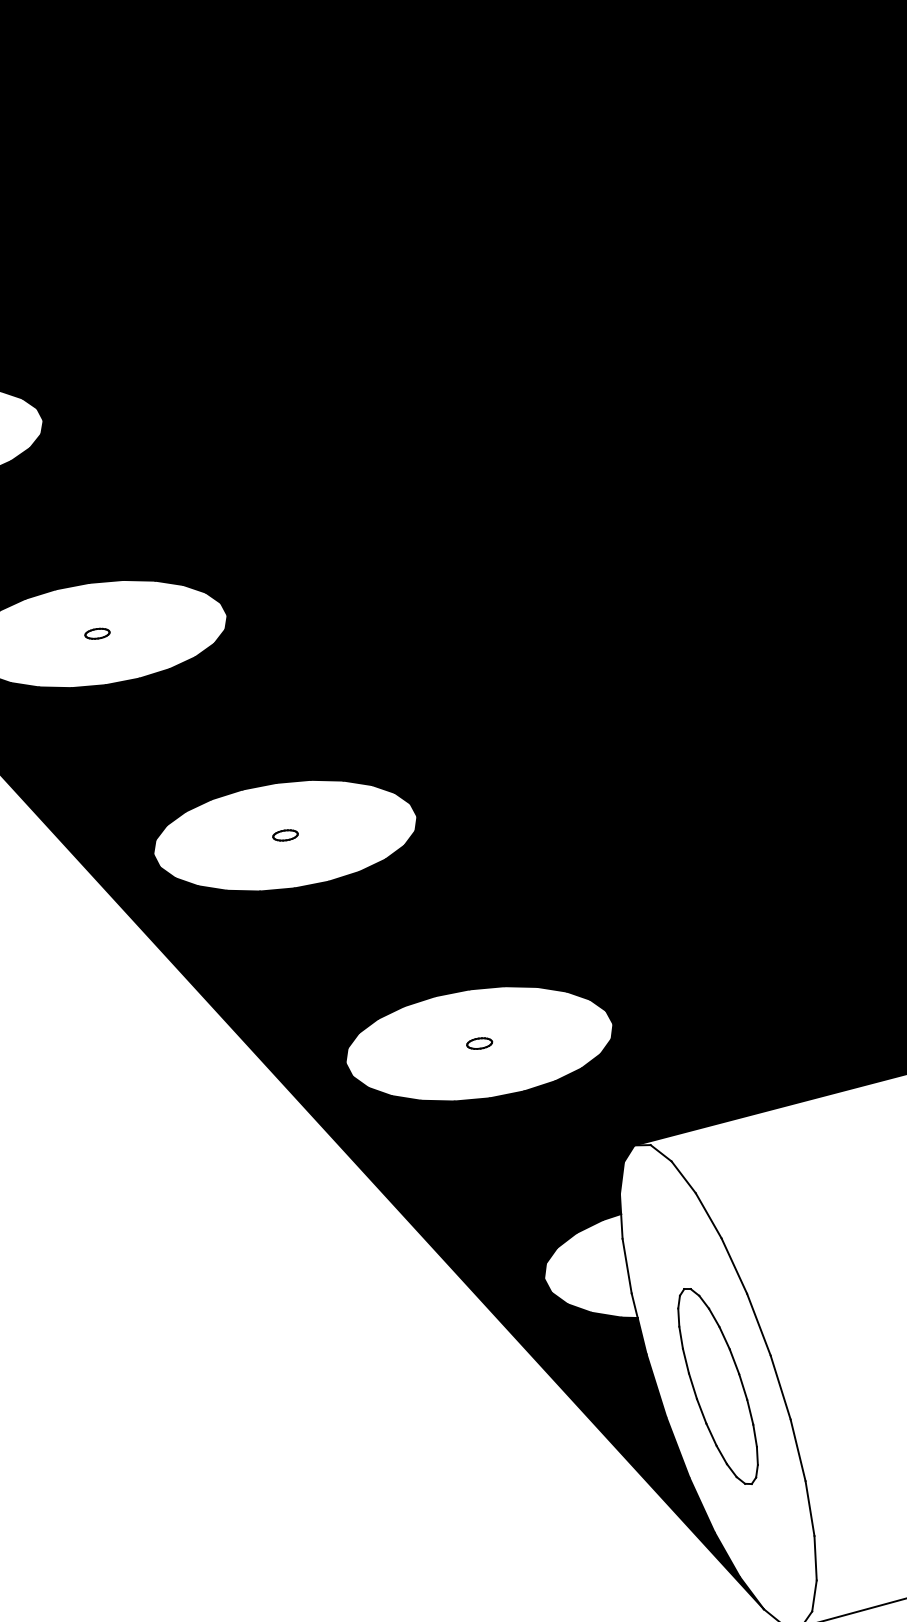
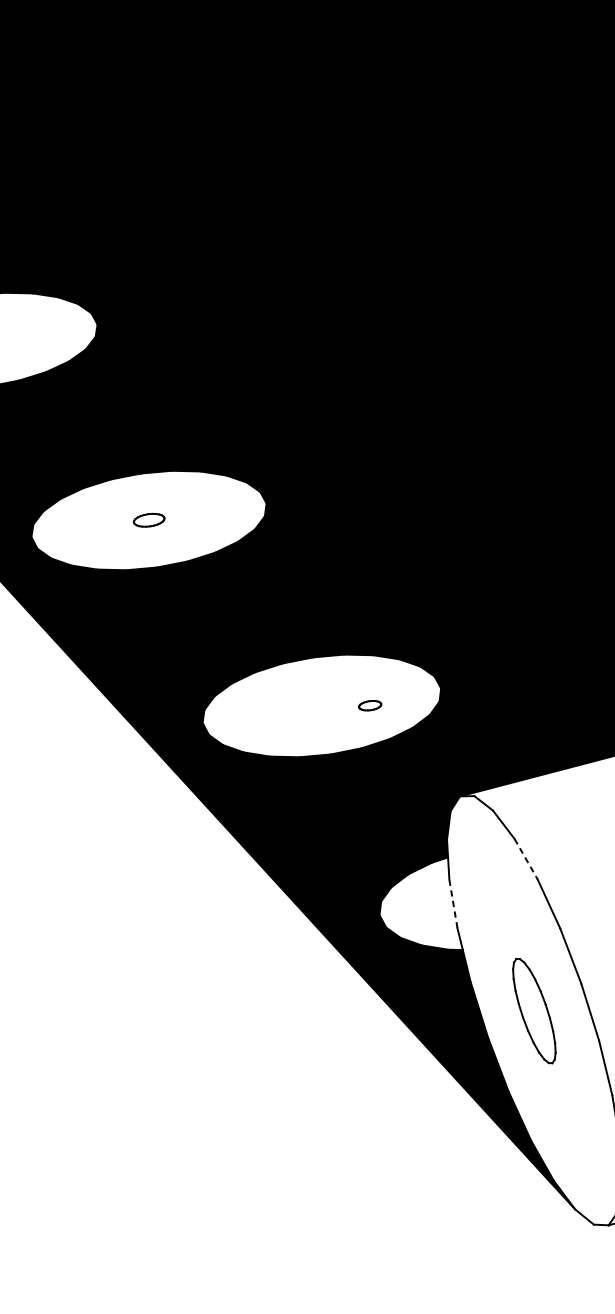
part: (285, 835) -> (149, 520), size x1.4
part: (479, 1043) -> (370, 705), moved
line: (708, 1216) -> (525, 859), solid -> dashed
line: (627, 1266) -> (453, 904), solid -> dashed
part: (717, 1386) -> (533, 1011), size x0.6

